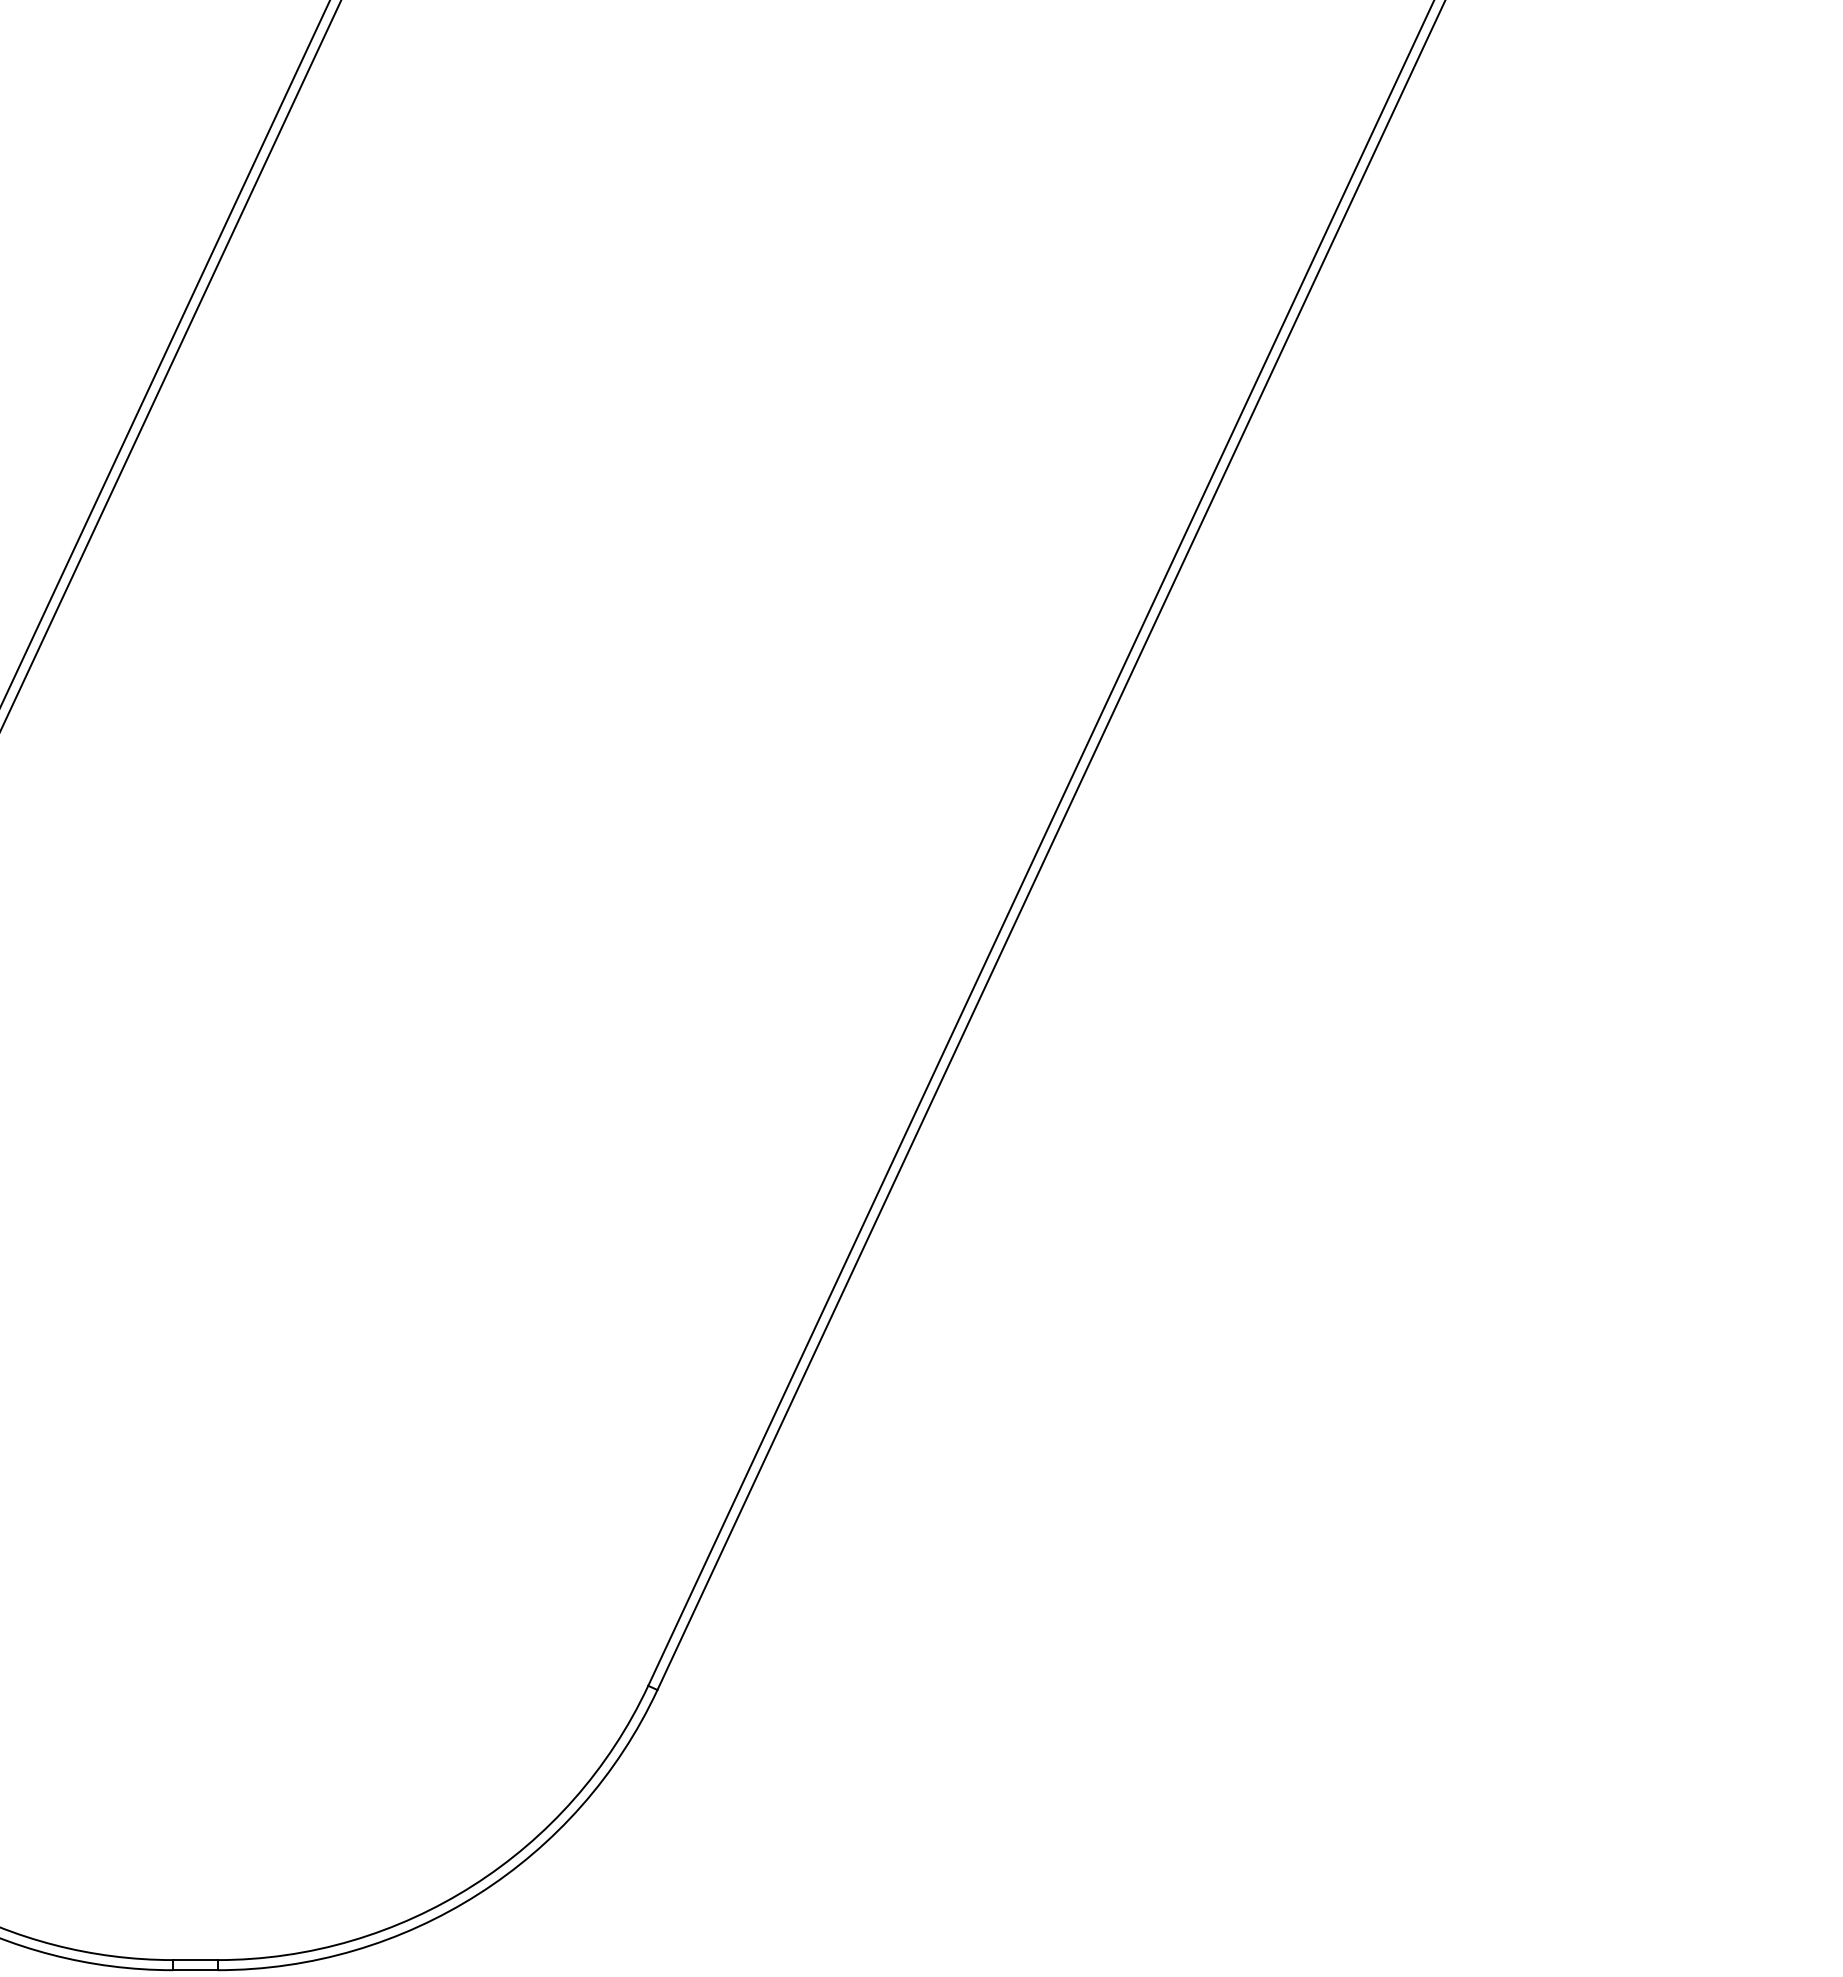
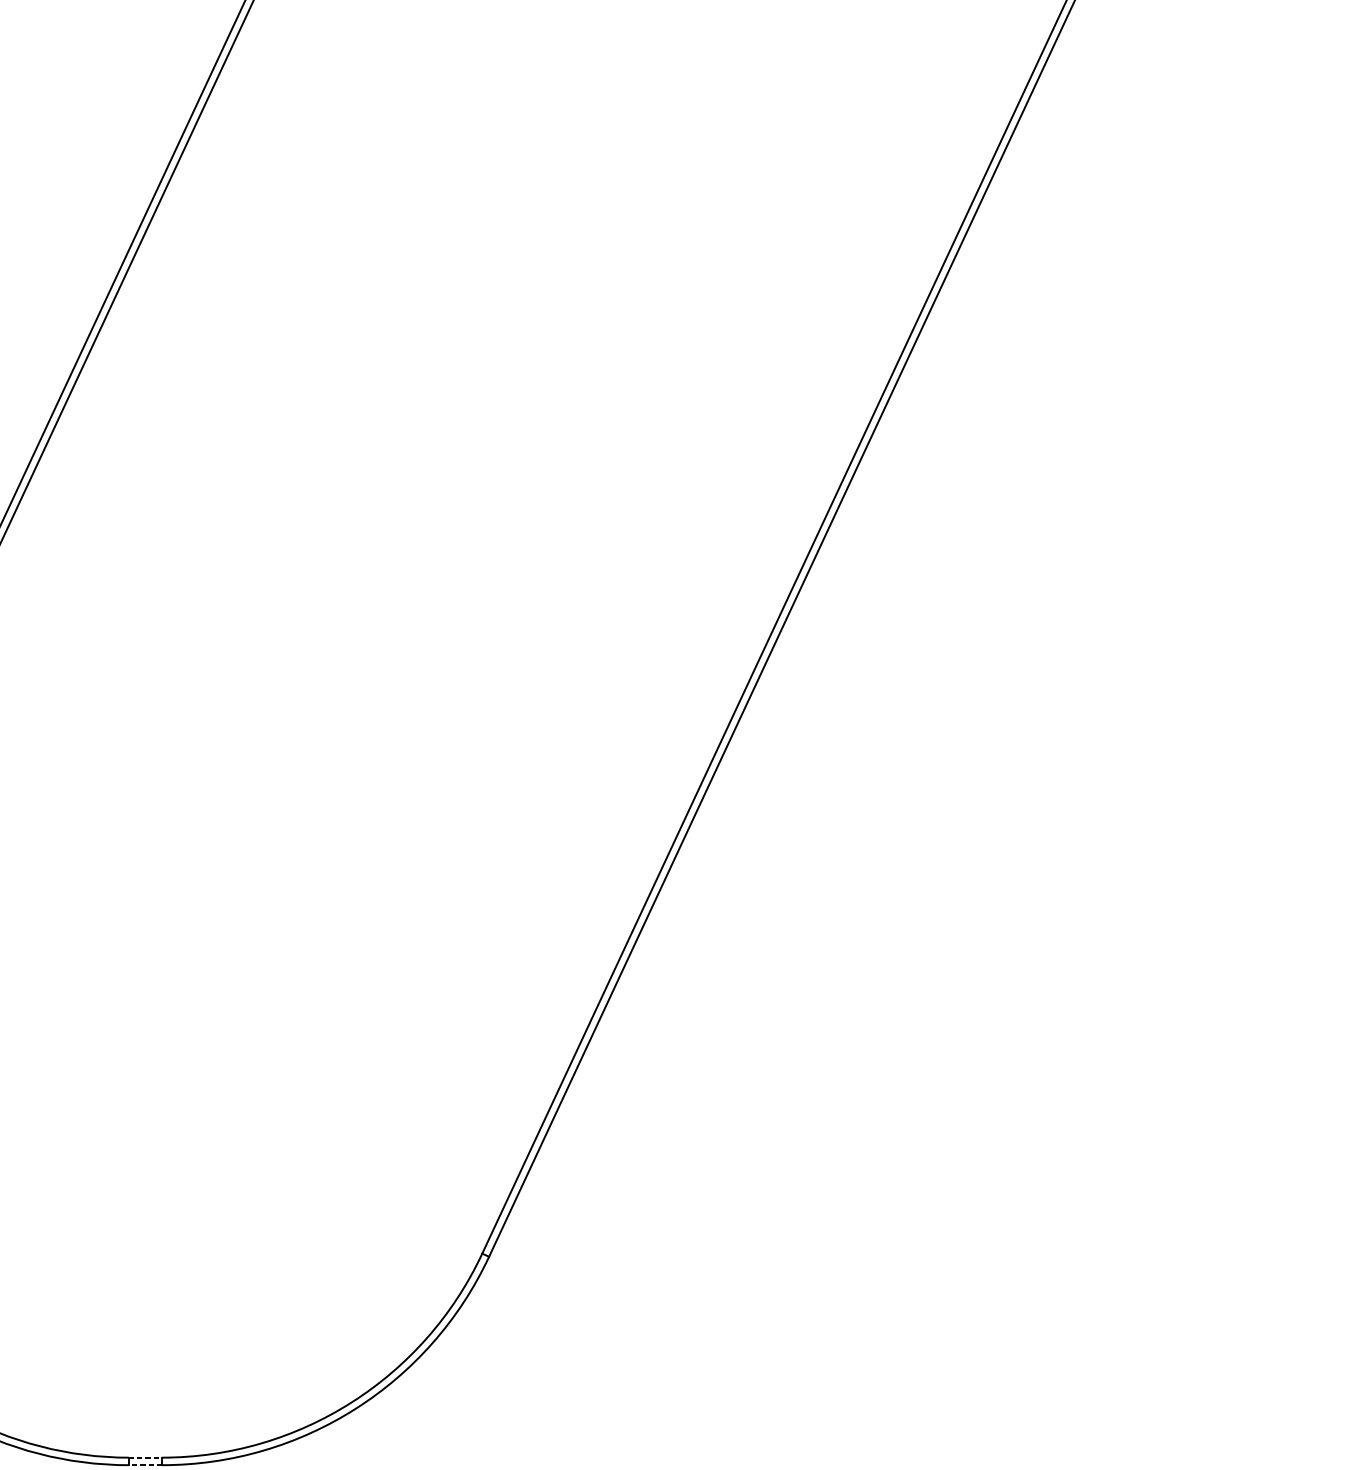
line: (195, 1960) -> (145, 1457), solid -> dashed
line: (194, 1970) -> (144, 1465), solid -> dashed

